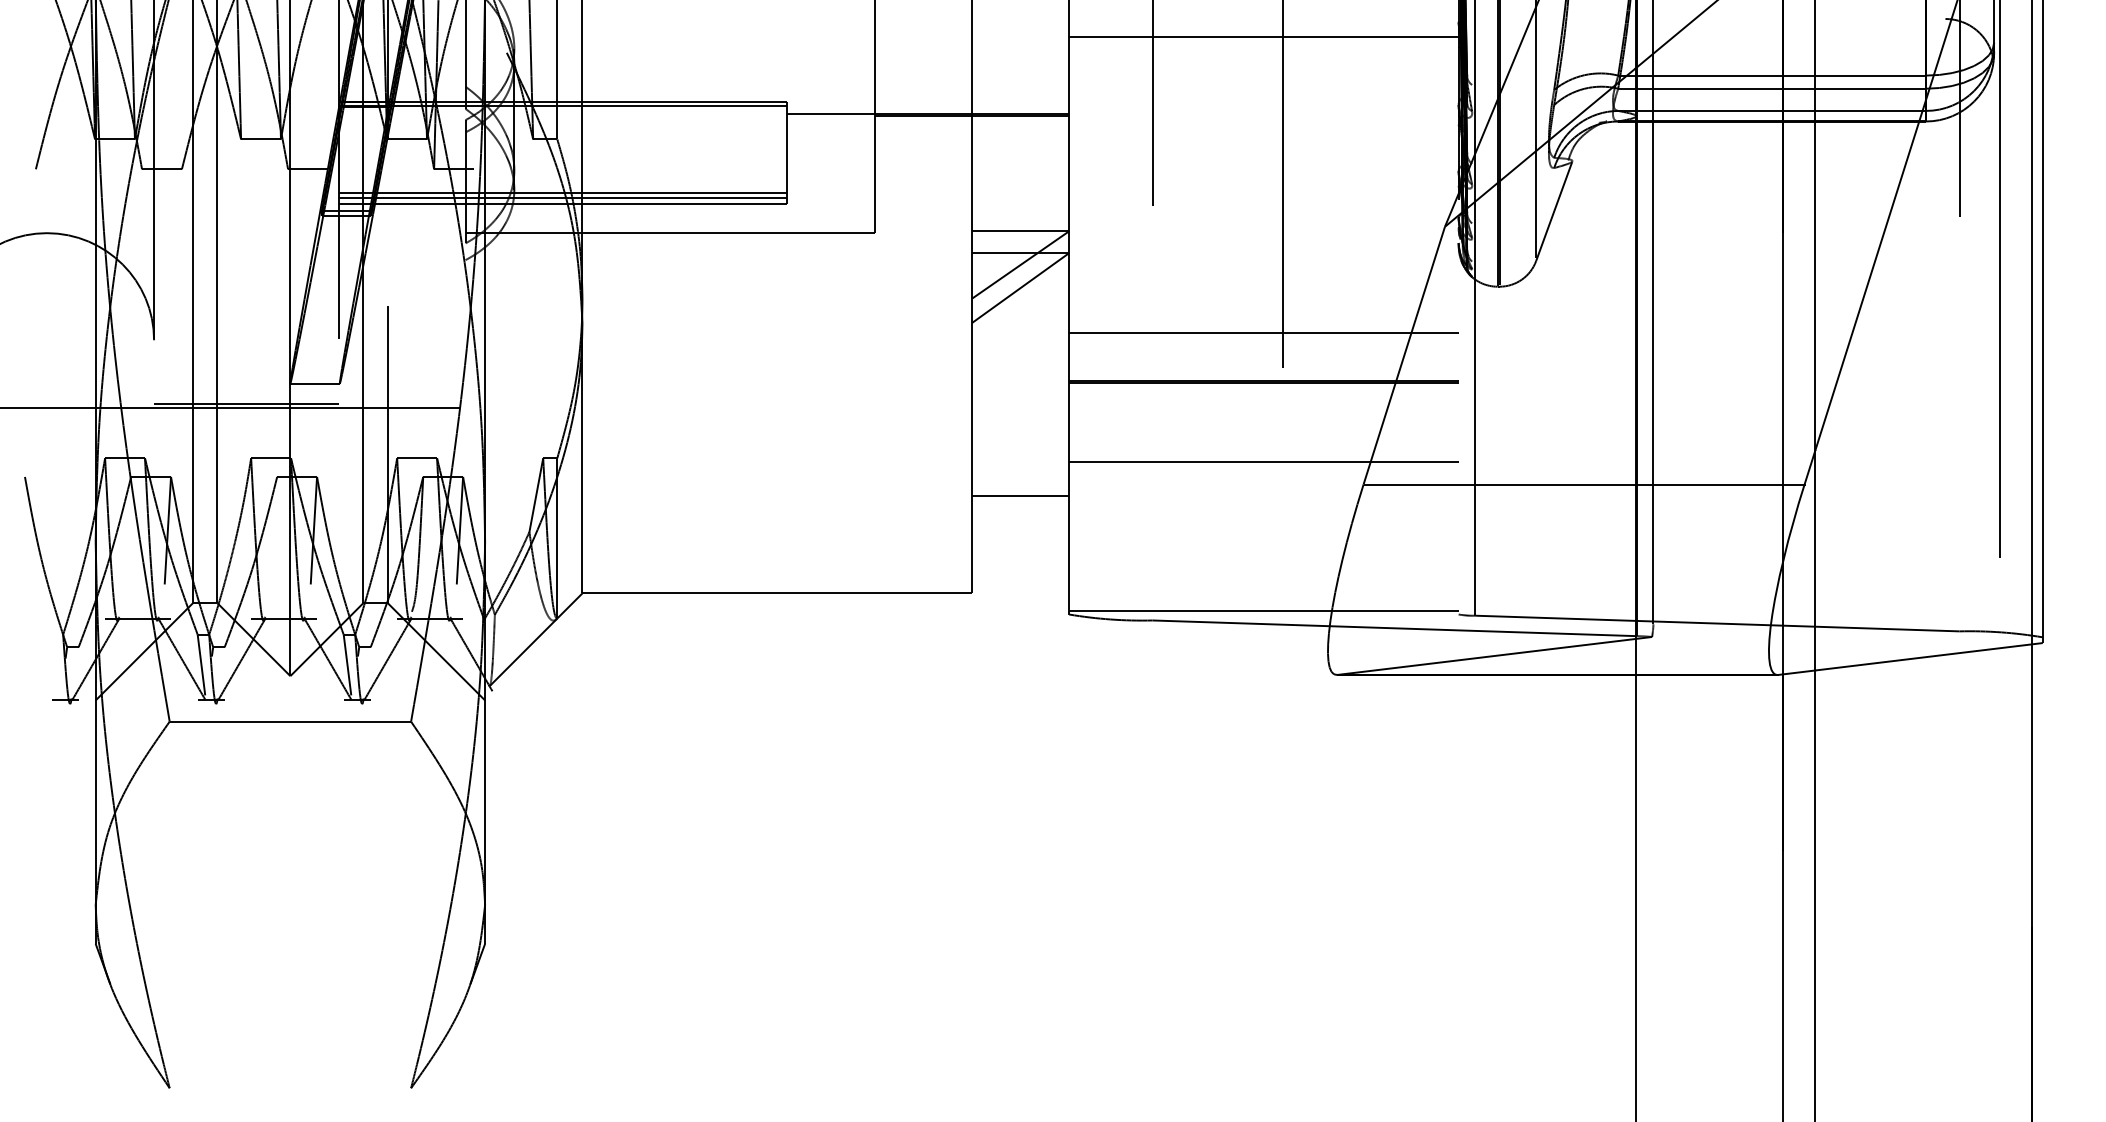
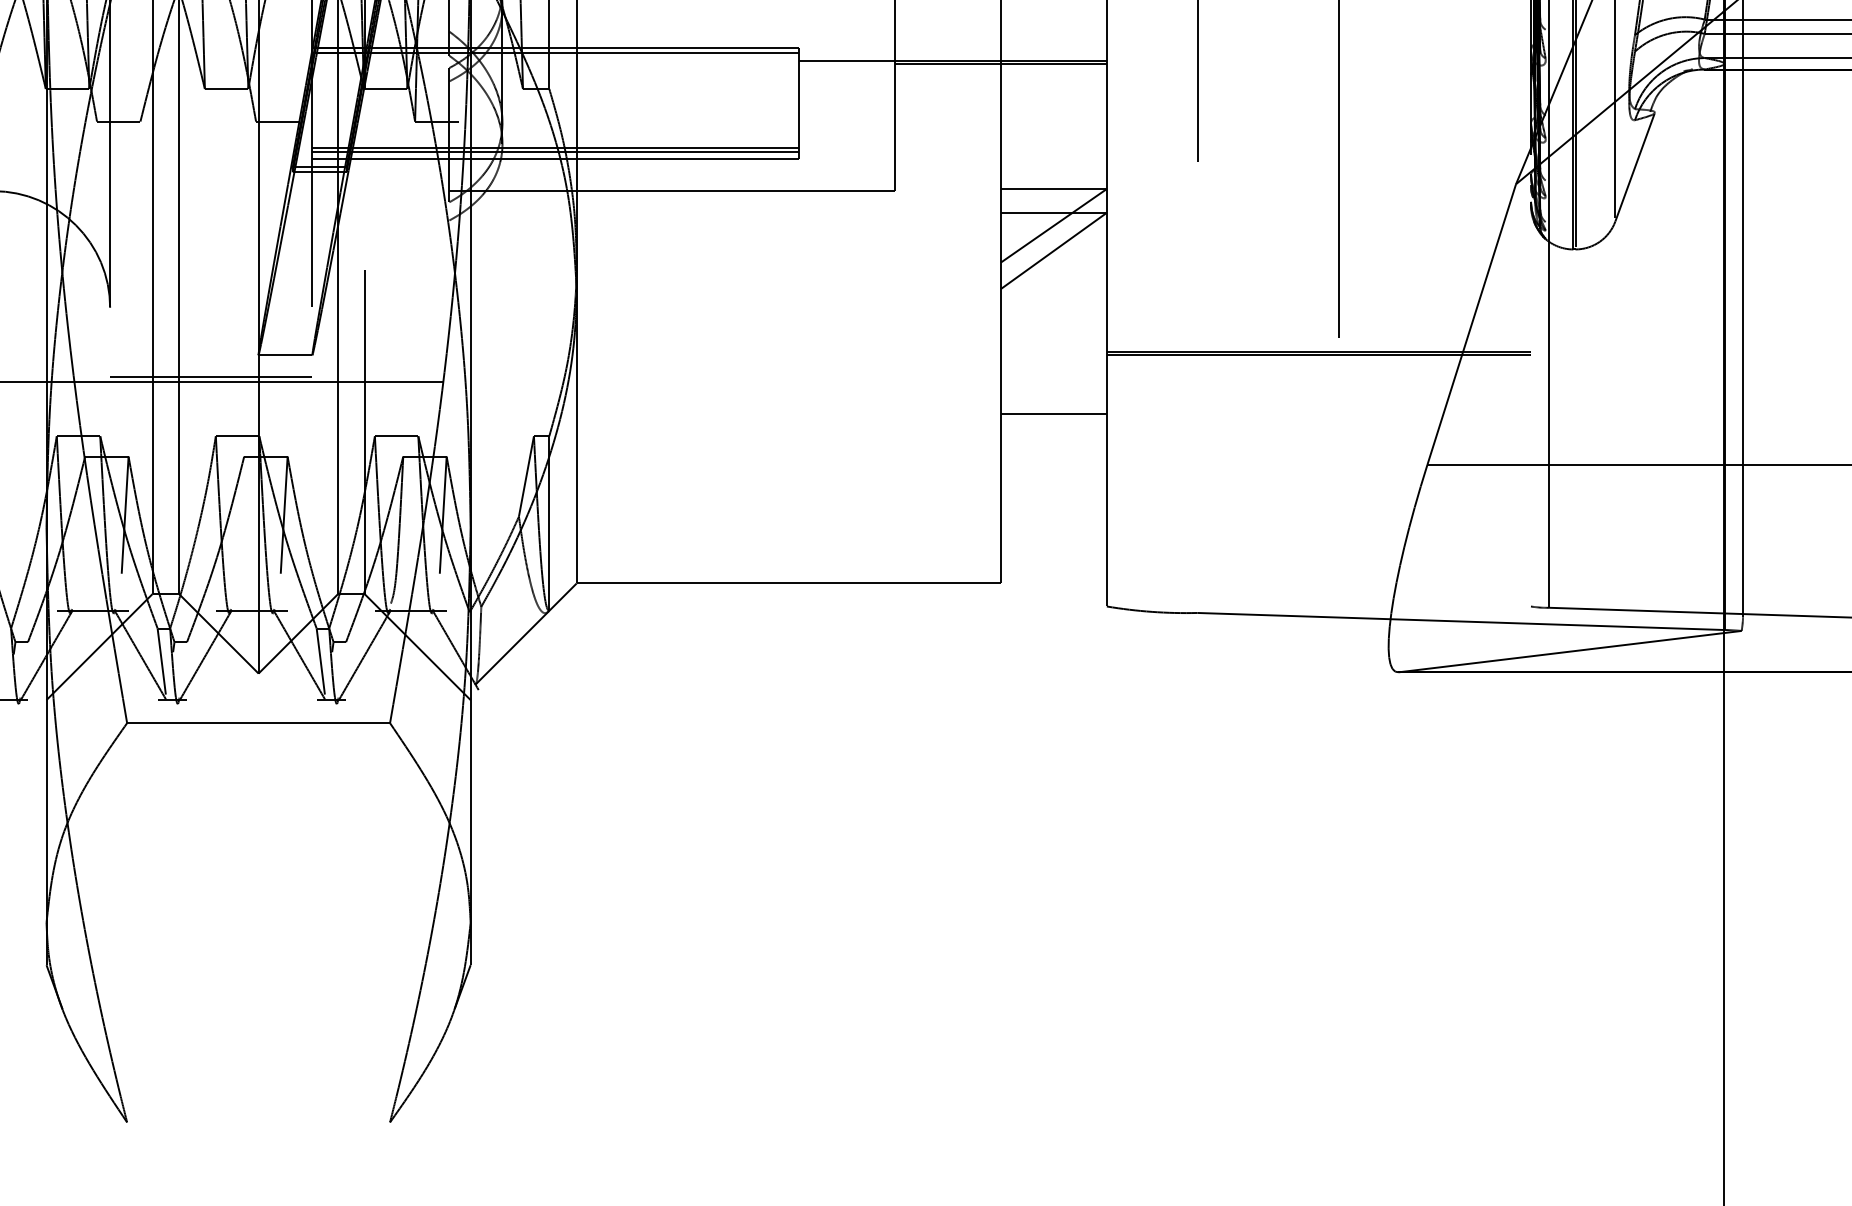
line: (1263, 333) -> (1318, 300), removed
line: (1263, 462) -> (1318, 440), removed
line: (1020, 496) -> (1053, 414), moved
line: (1263, 611) -> (1318, 603), removed

